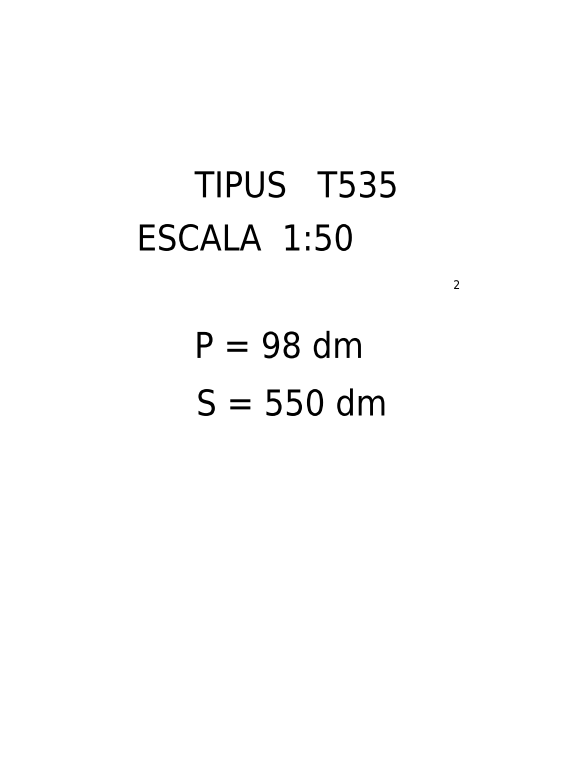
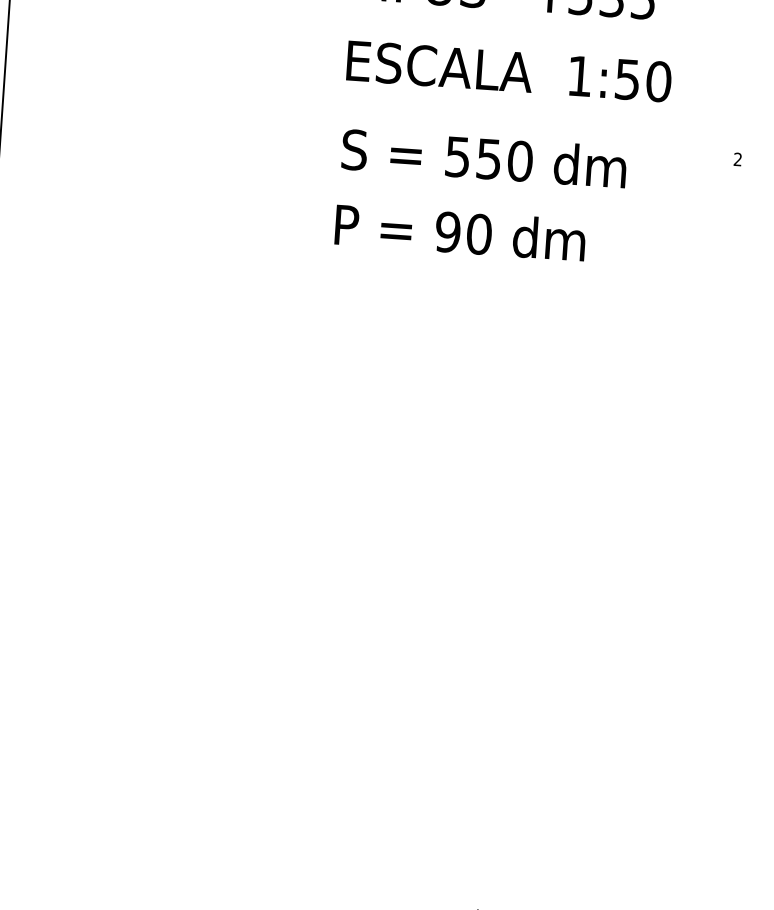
text: (245, 237) -> (508, 71), moved
text: (291, 344) -> (479, 233), 98 -> 90
text: (291, 401) -> (484, 157), moved

